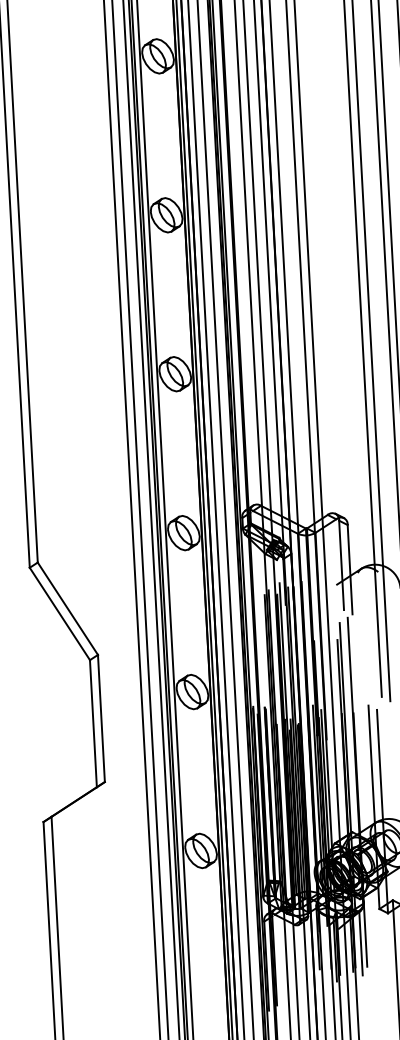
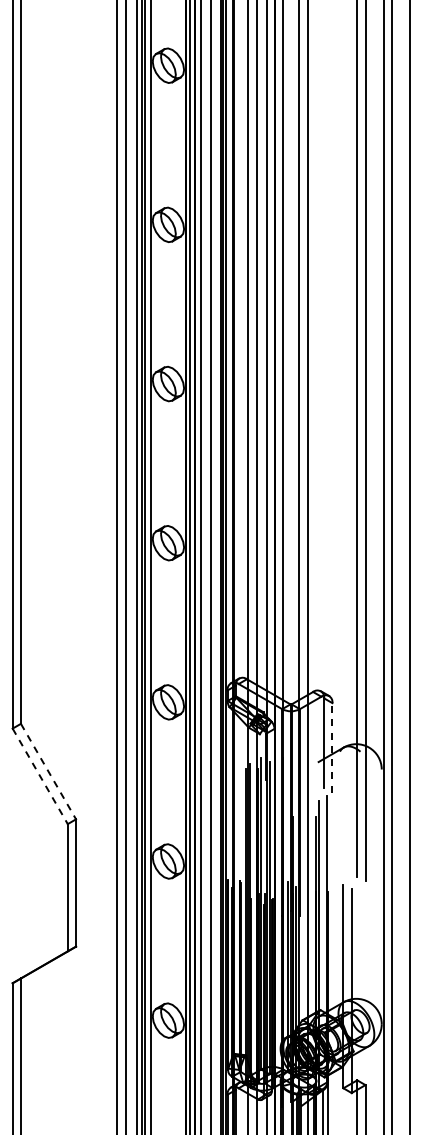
line: (350, 569) -> (332, 747), solid -> dashed
line: (67, 609) -> (48, 772), solid -> dashed
line: (60, 614) -> (40, 776), solid -> dashed

